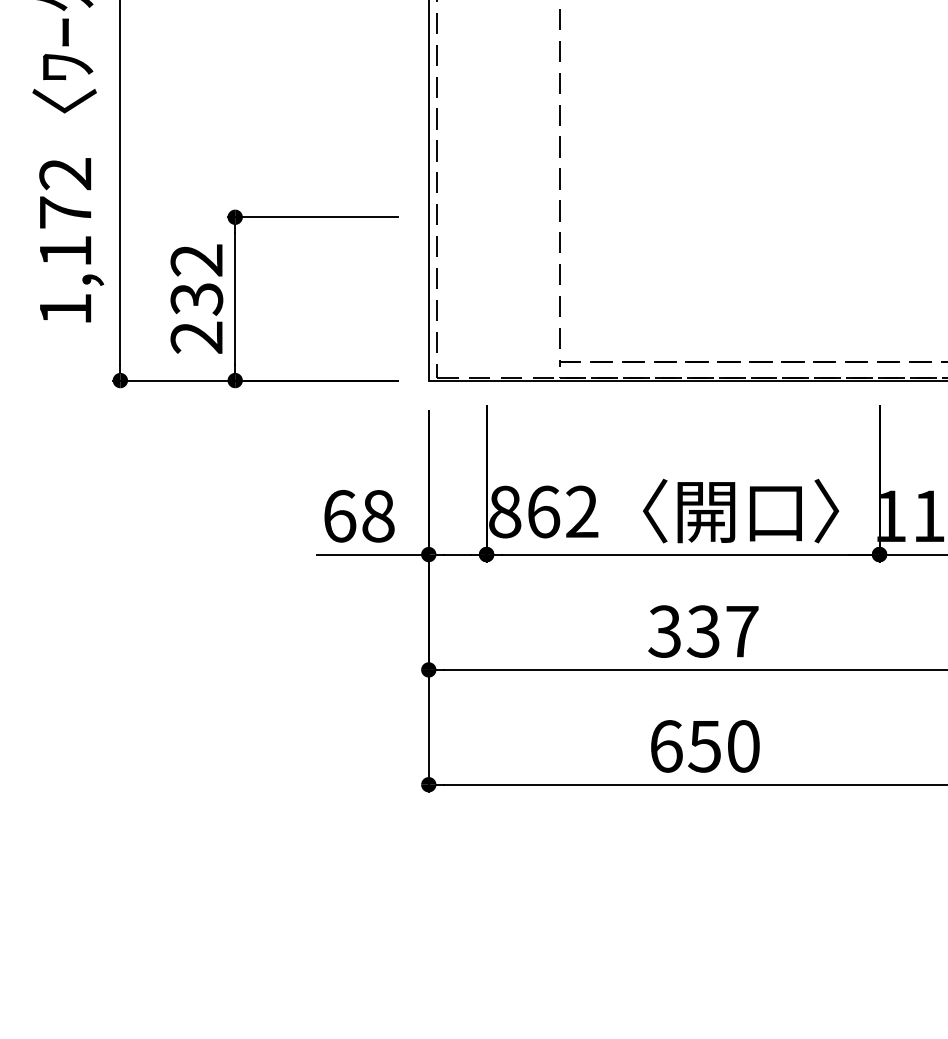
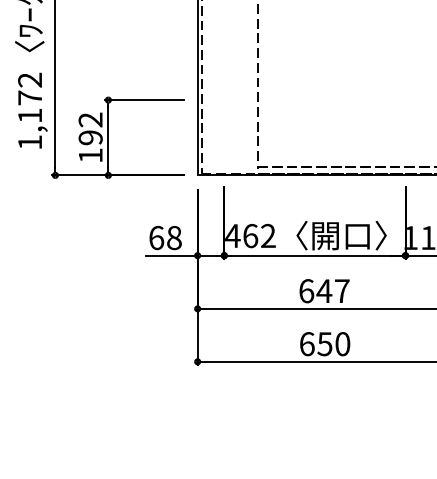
text: (196, 317) -> (90, 146), 232 -> 192
text: (504, 512) -> (232, 236), 862 -> 462
text: (684, 632) -> (315, 291), 337 -> 647

